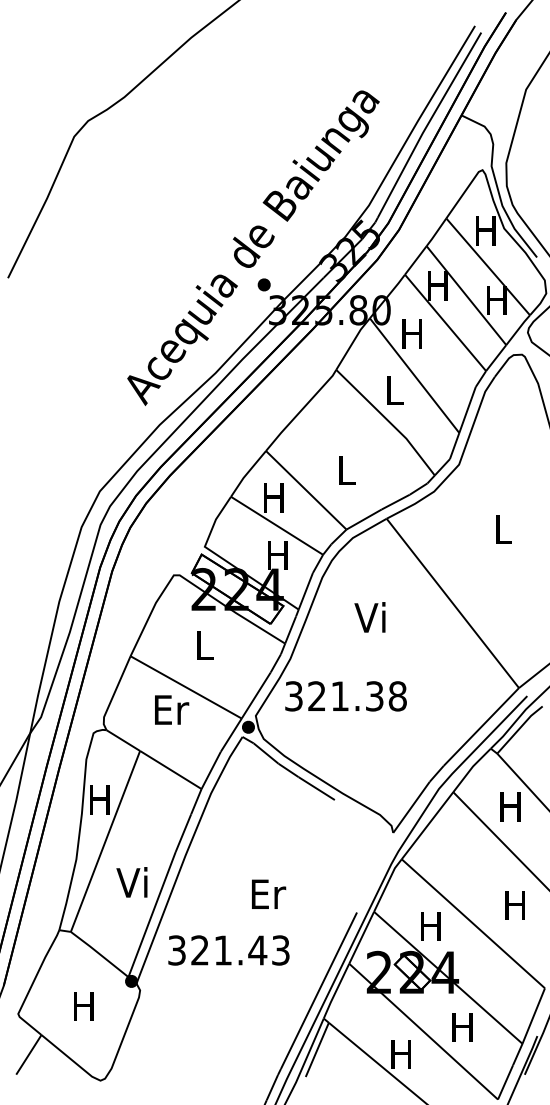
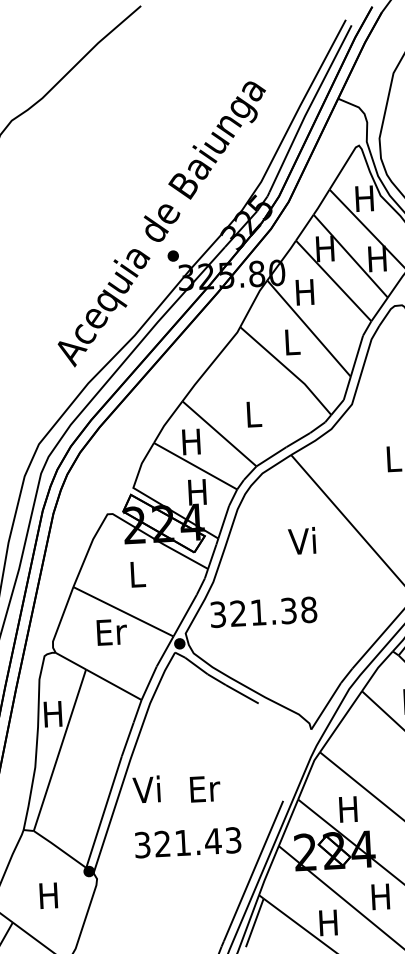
text: (369, 617) -> (301, 541), moved
text: (131, 882) -> (146, 789), moved
text: (228, 950) -> (187, 842), moved

